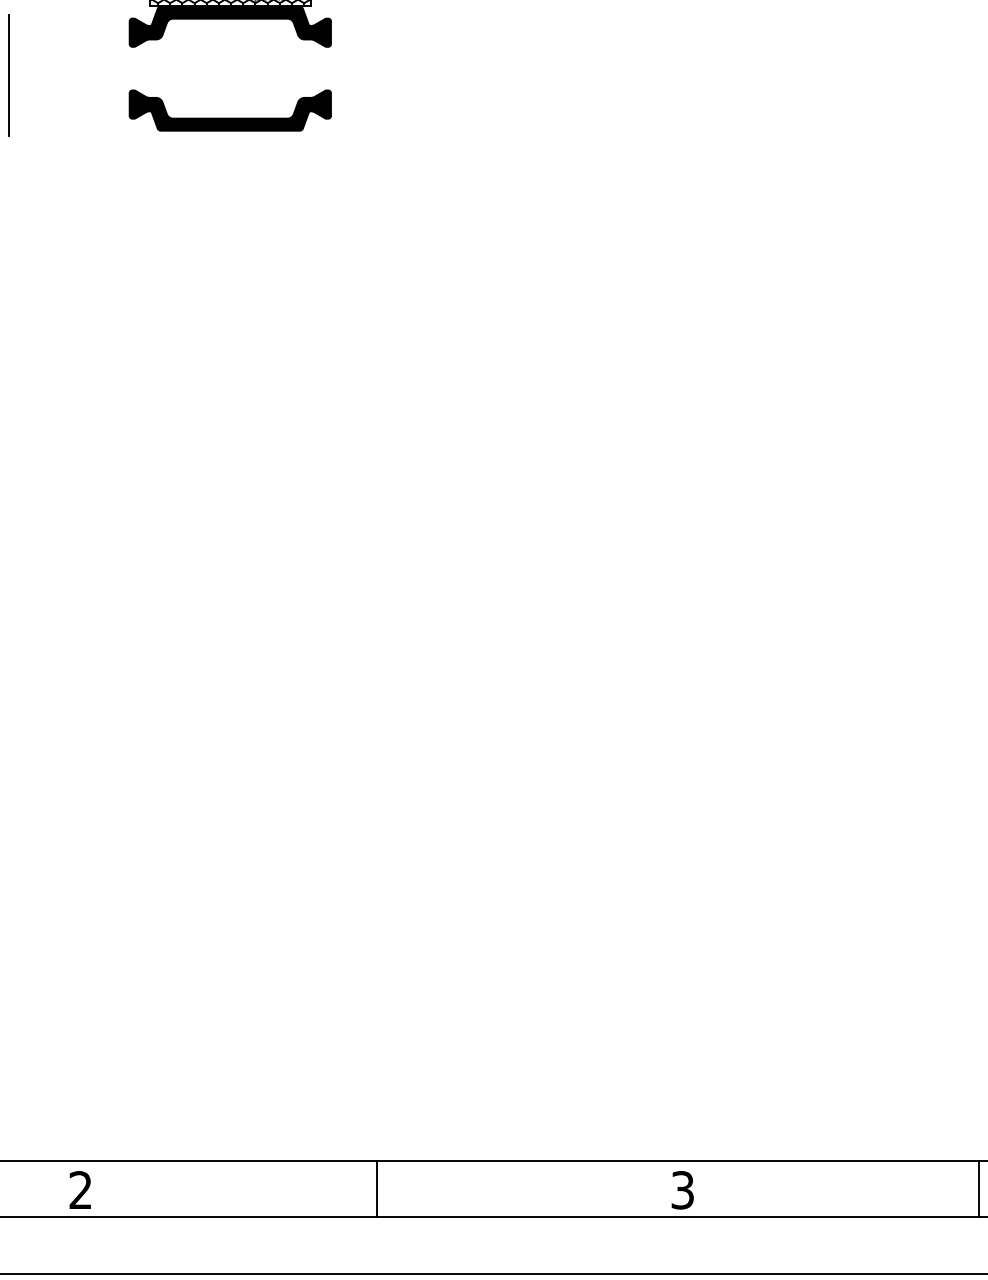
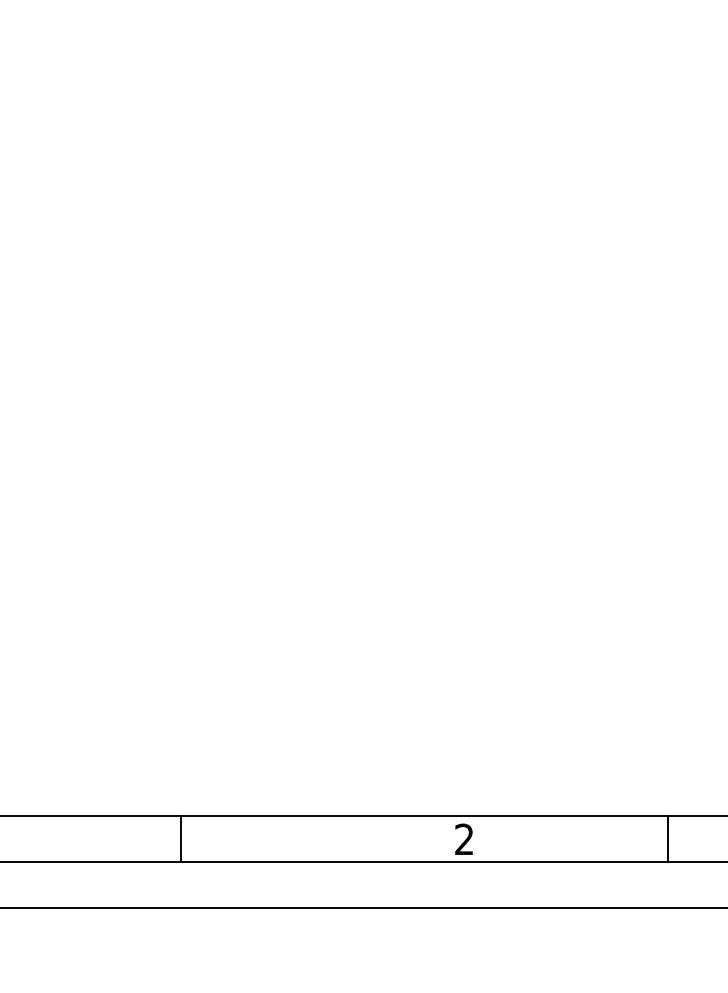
line: (377, 1189) -> (181, 838), moved
line: (979, 1189) -> (667, 838), moved
text: (682, 1190) -> (464, 839), 3 -> 2

